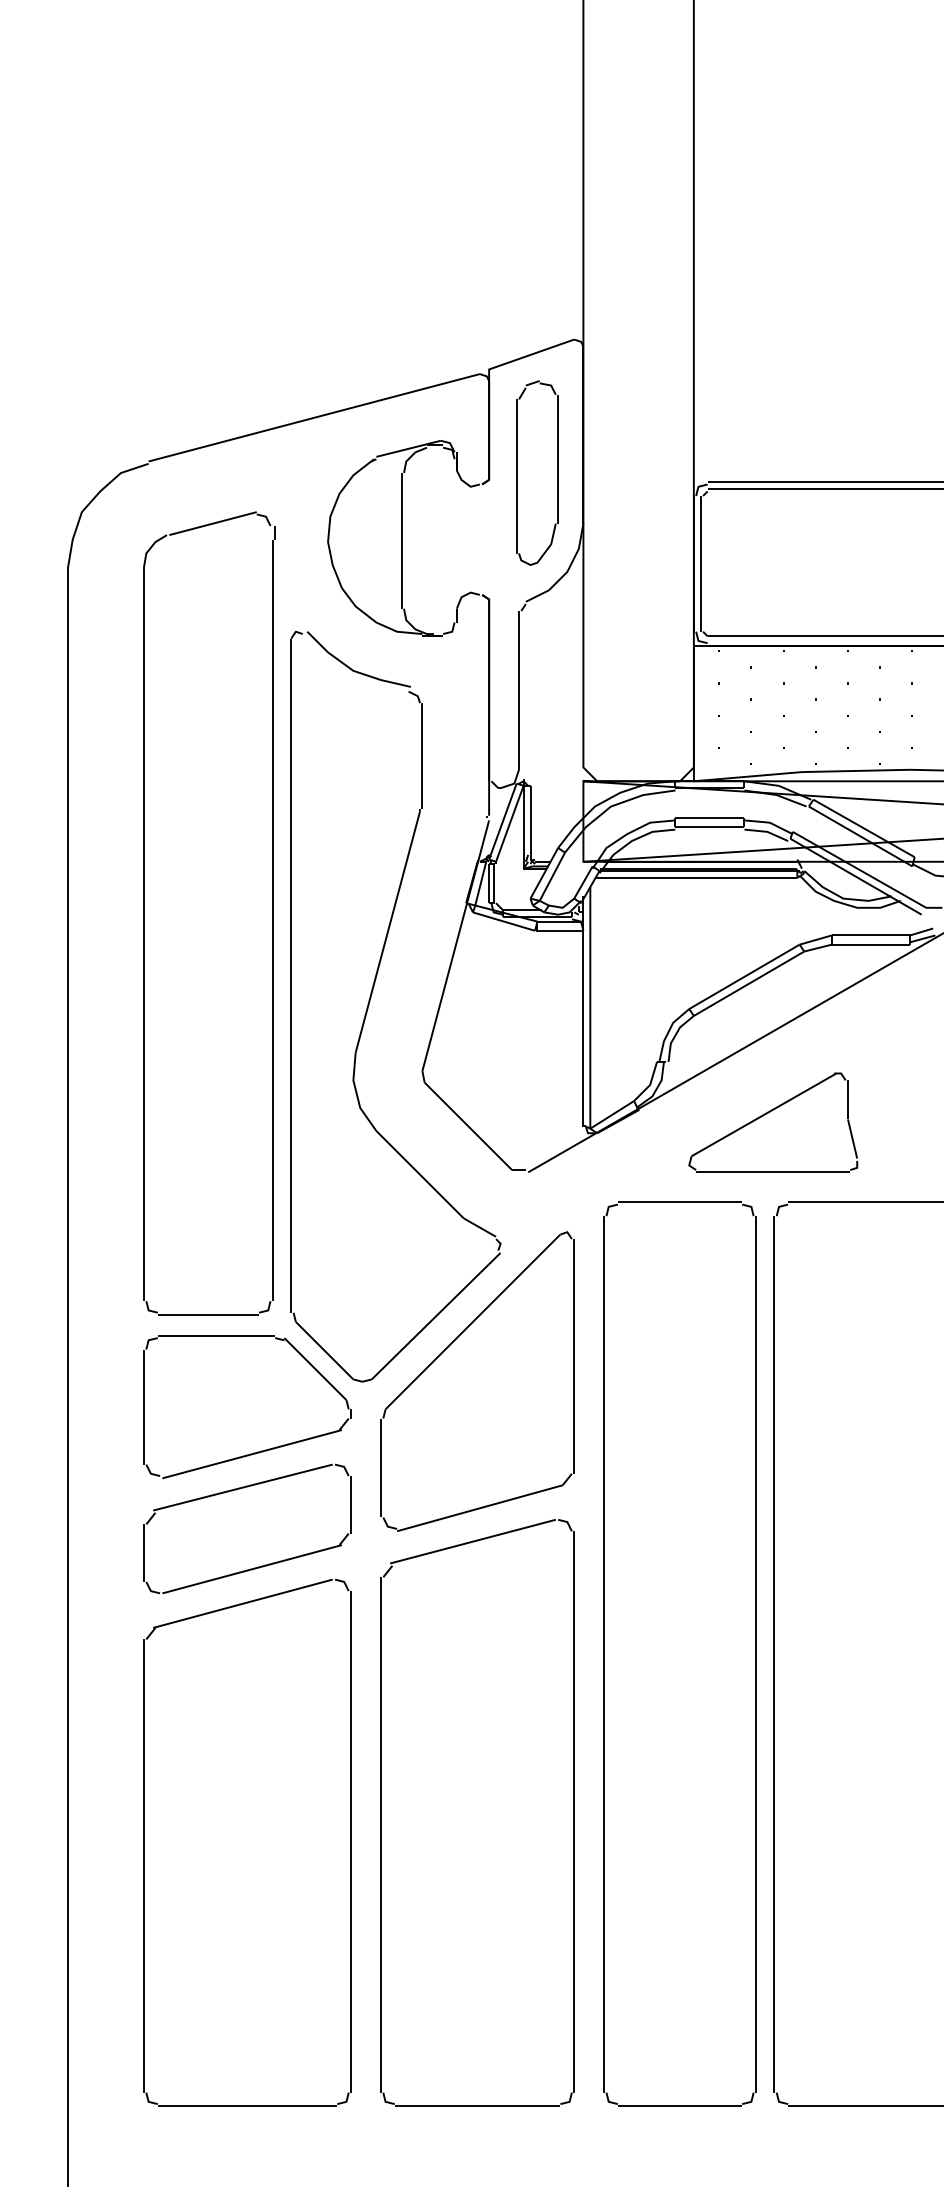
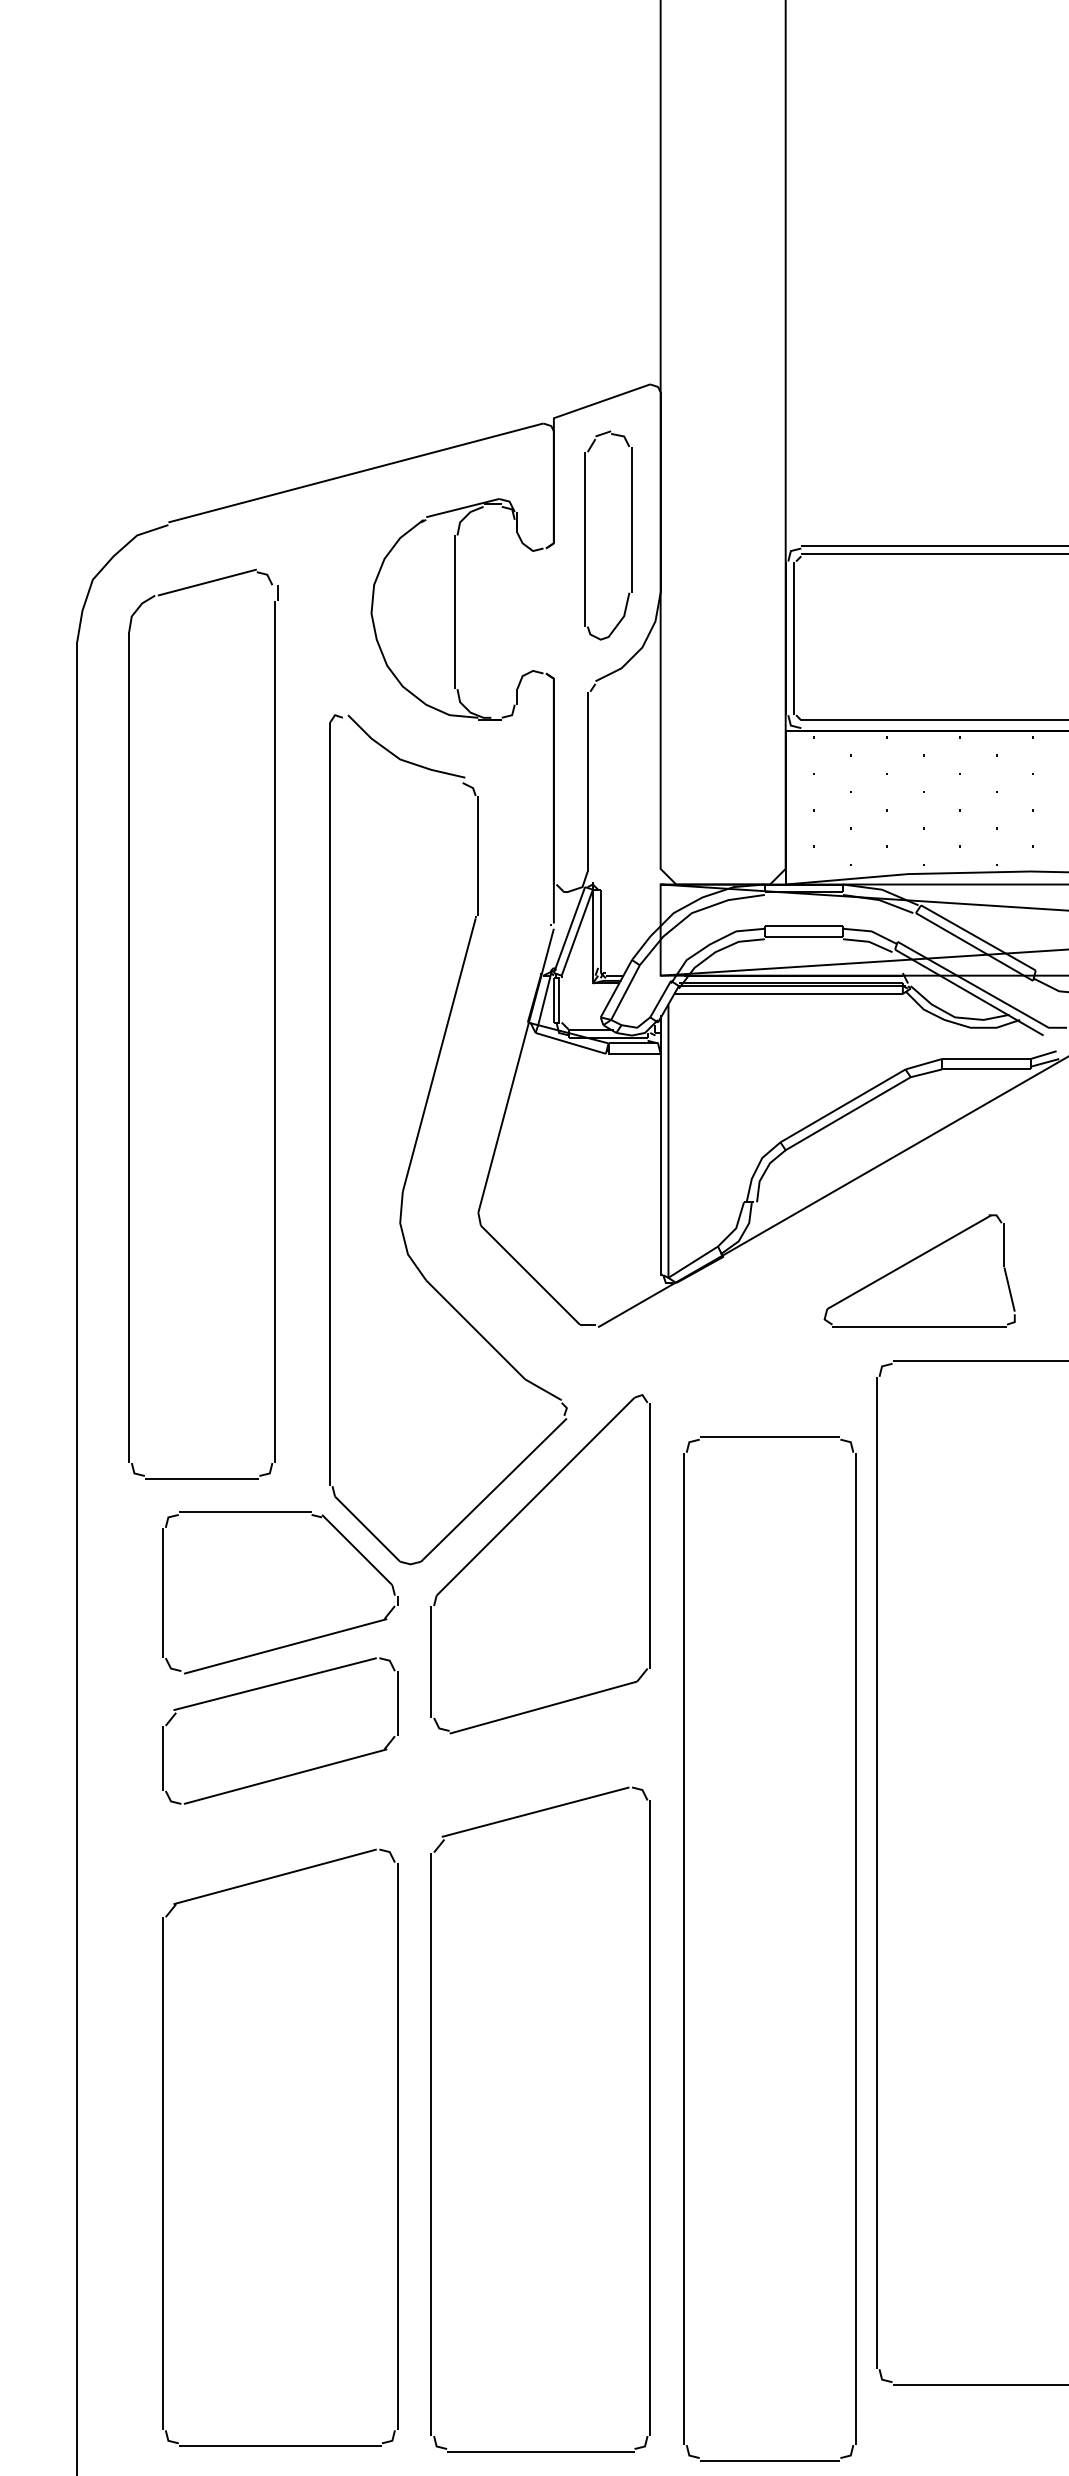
part: (272, 913) -> (274, 1024), moved
part: (768, 1113) -> (914, 1260), moved
part: (679, 1653) -> (769, 1947), moved
part: (381, 1812) -> (432, 2118), moved
part: (144, 1842) -> (163, 2147), moved

